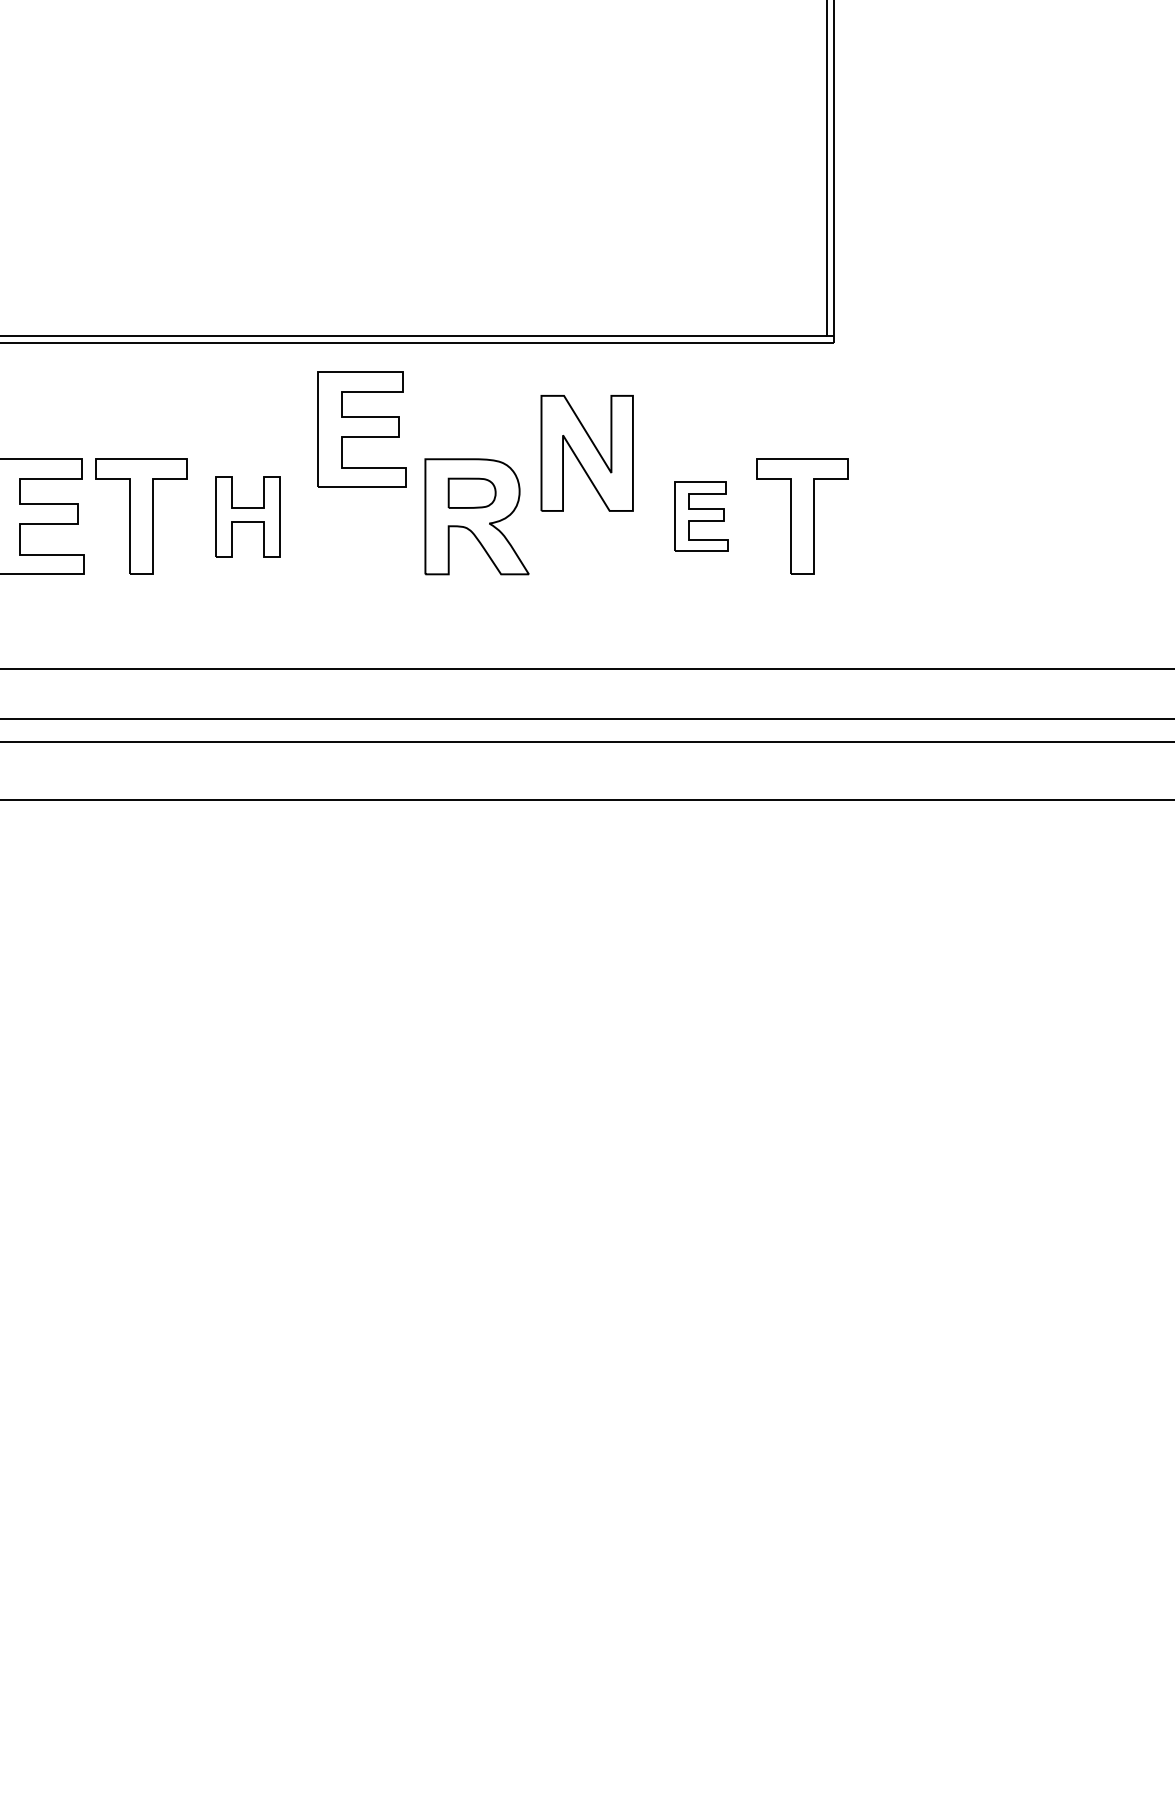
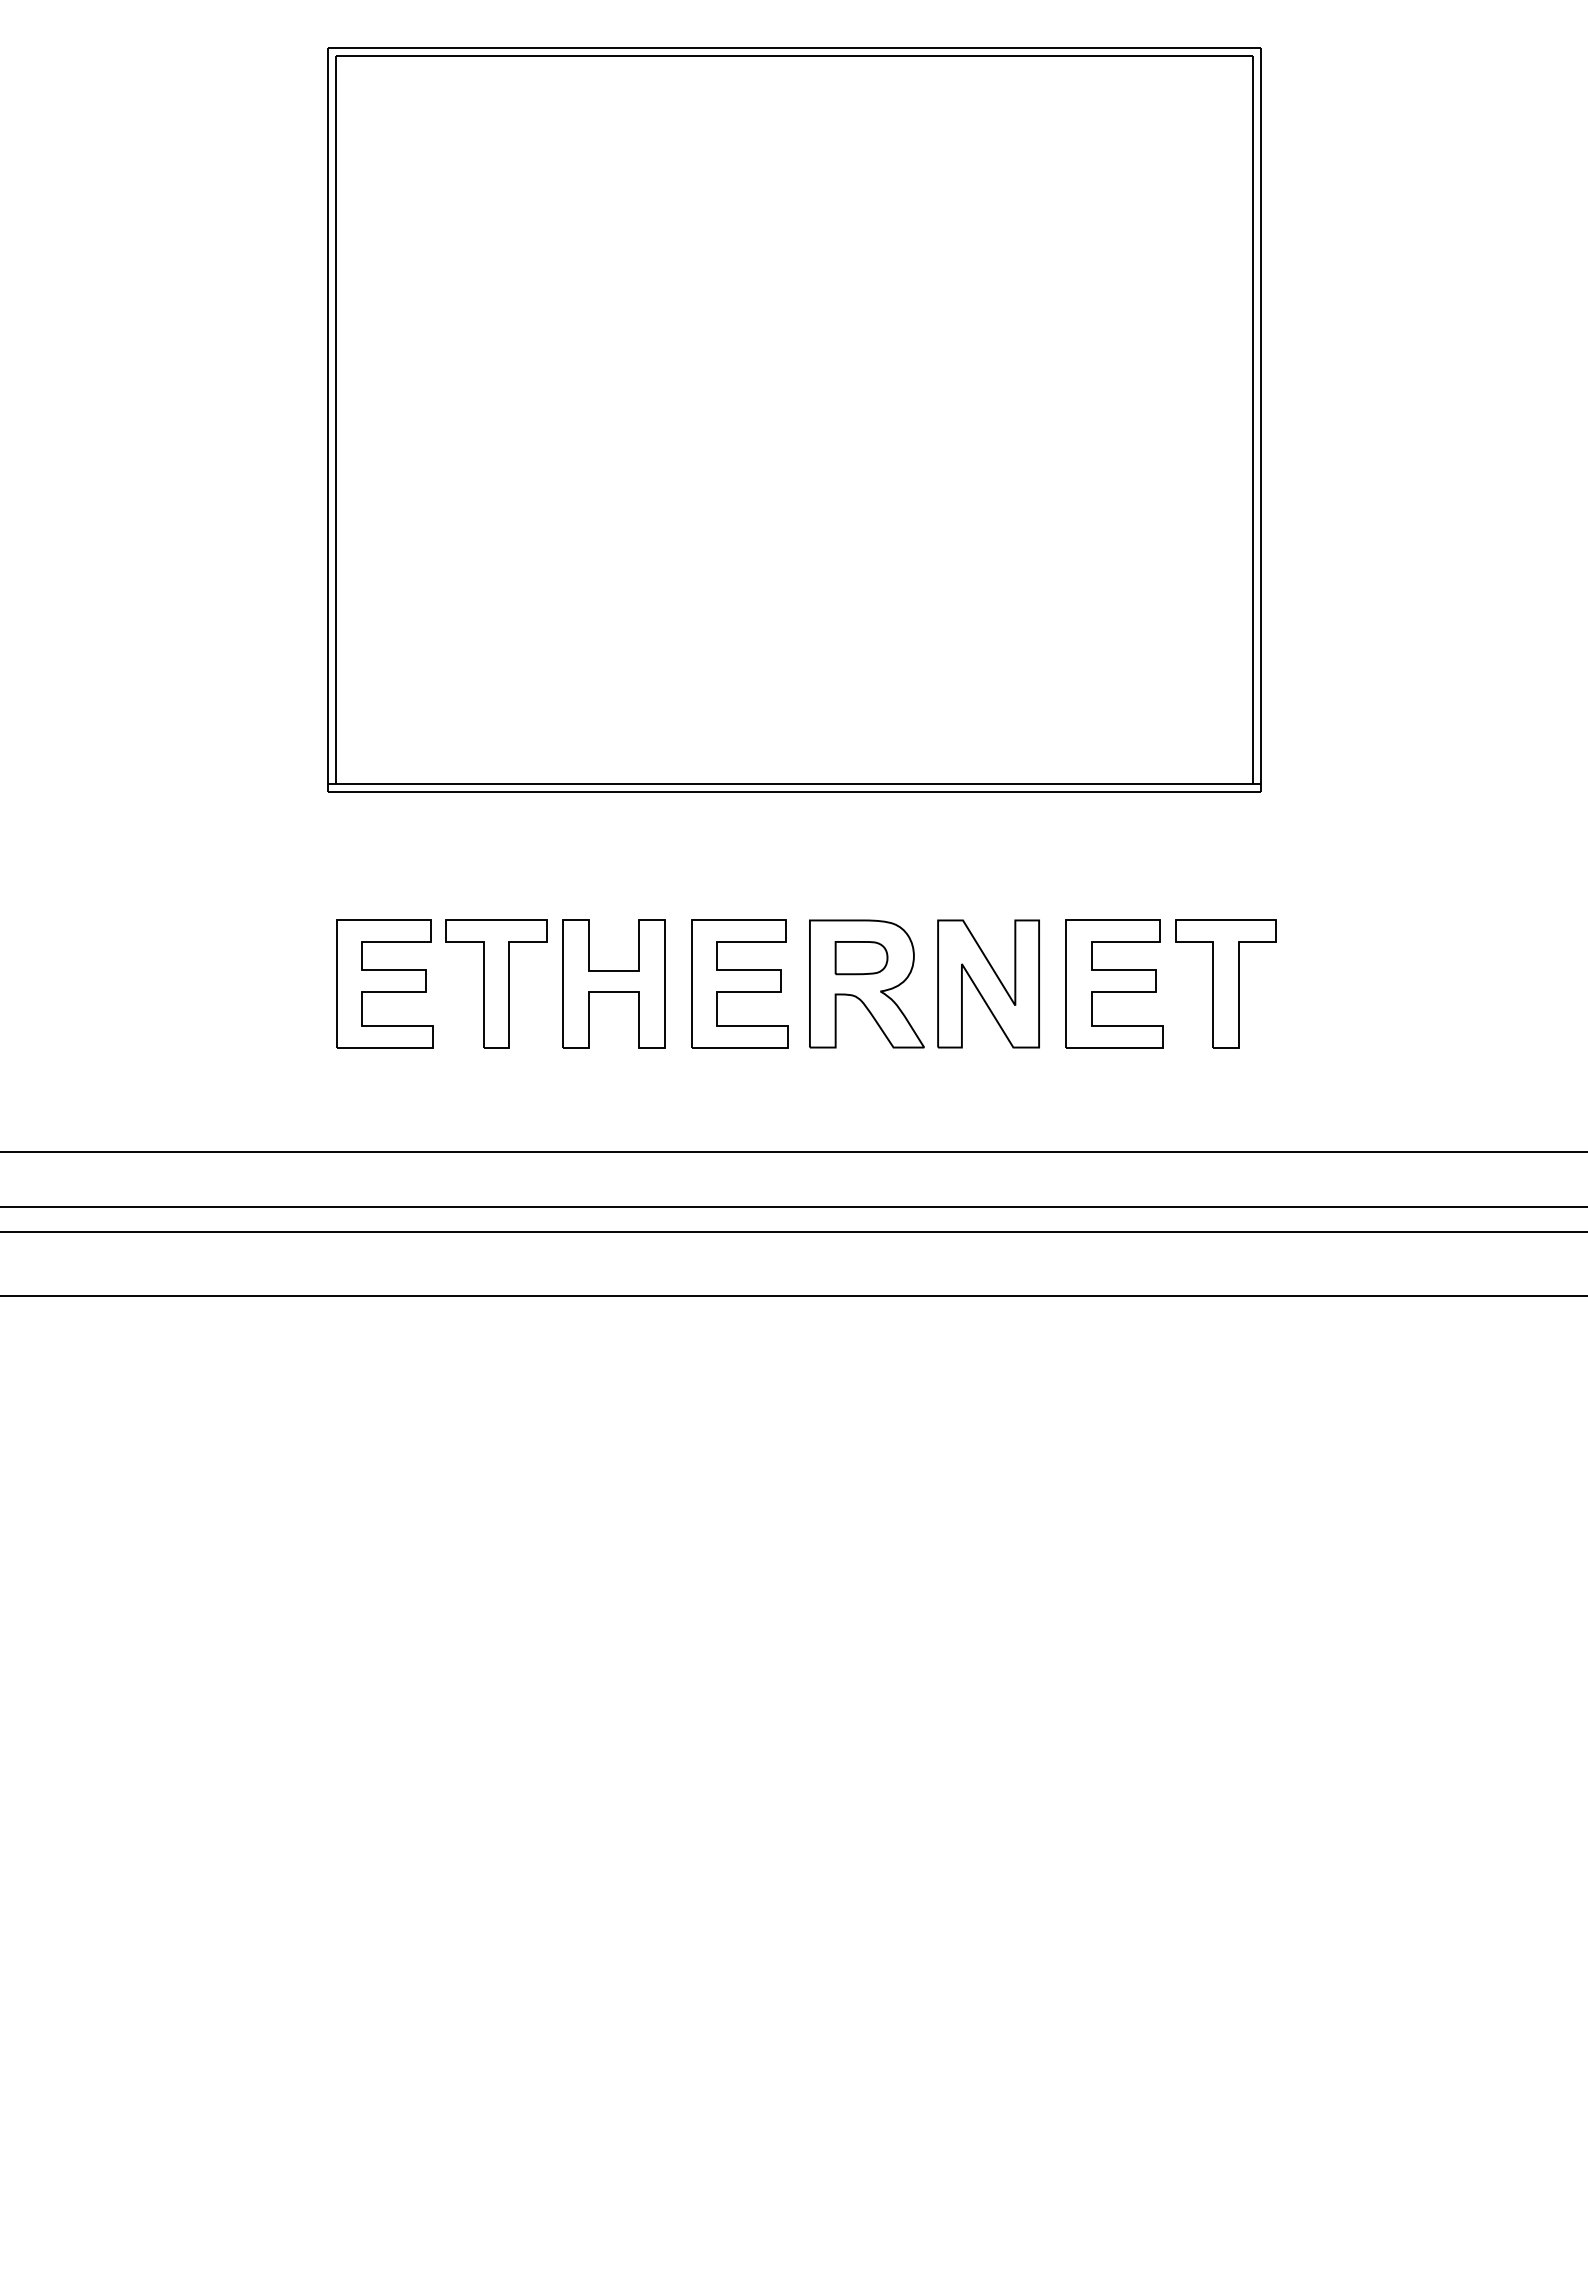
part: (361, 429) -> (739, 983), moved
part: (587, 452) -> (988, 983), moved
part: (247, 516) -> (613, 983), size x1.43
part: (701, 516) -> (1114, 983), size x1.67

